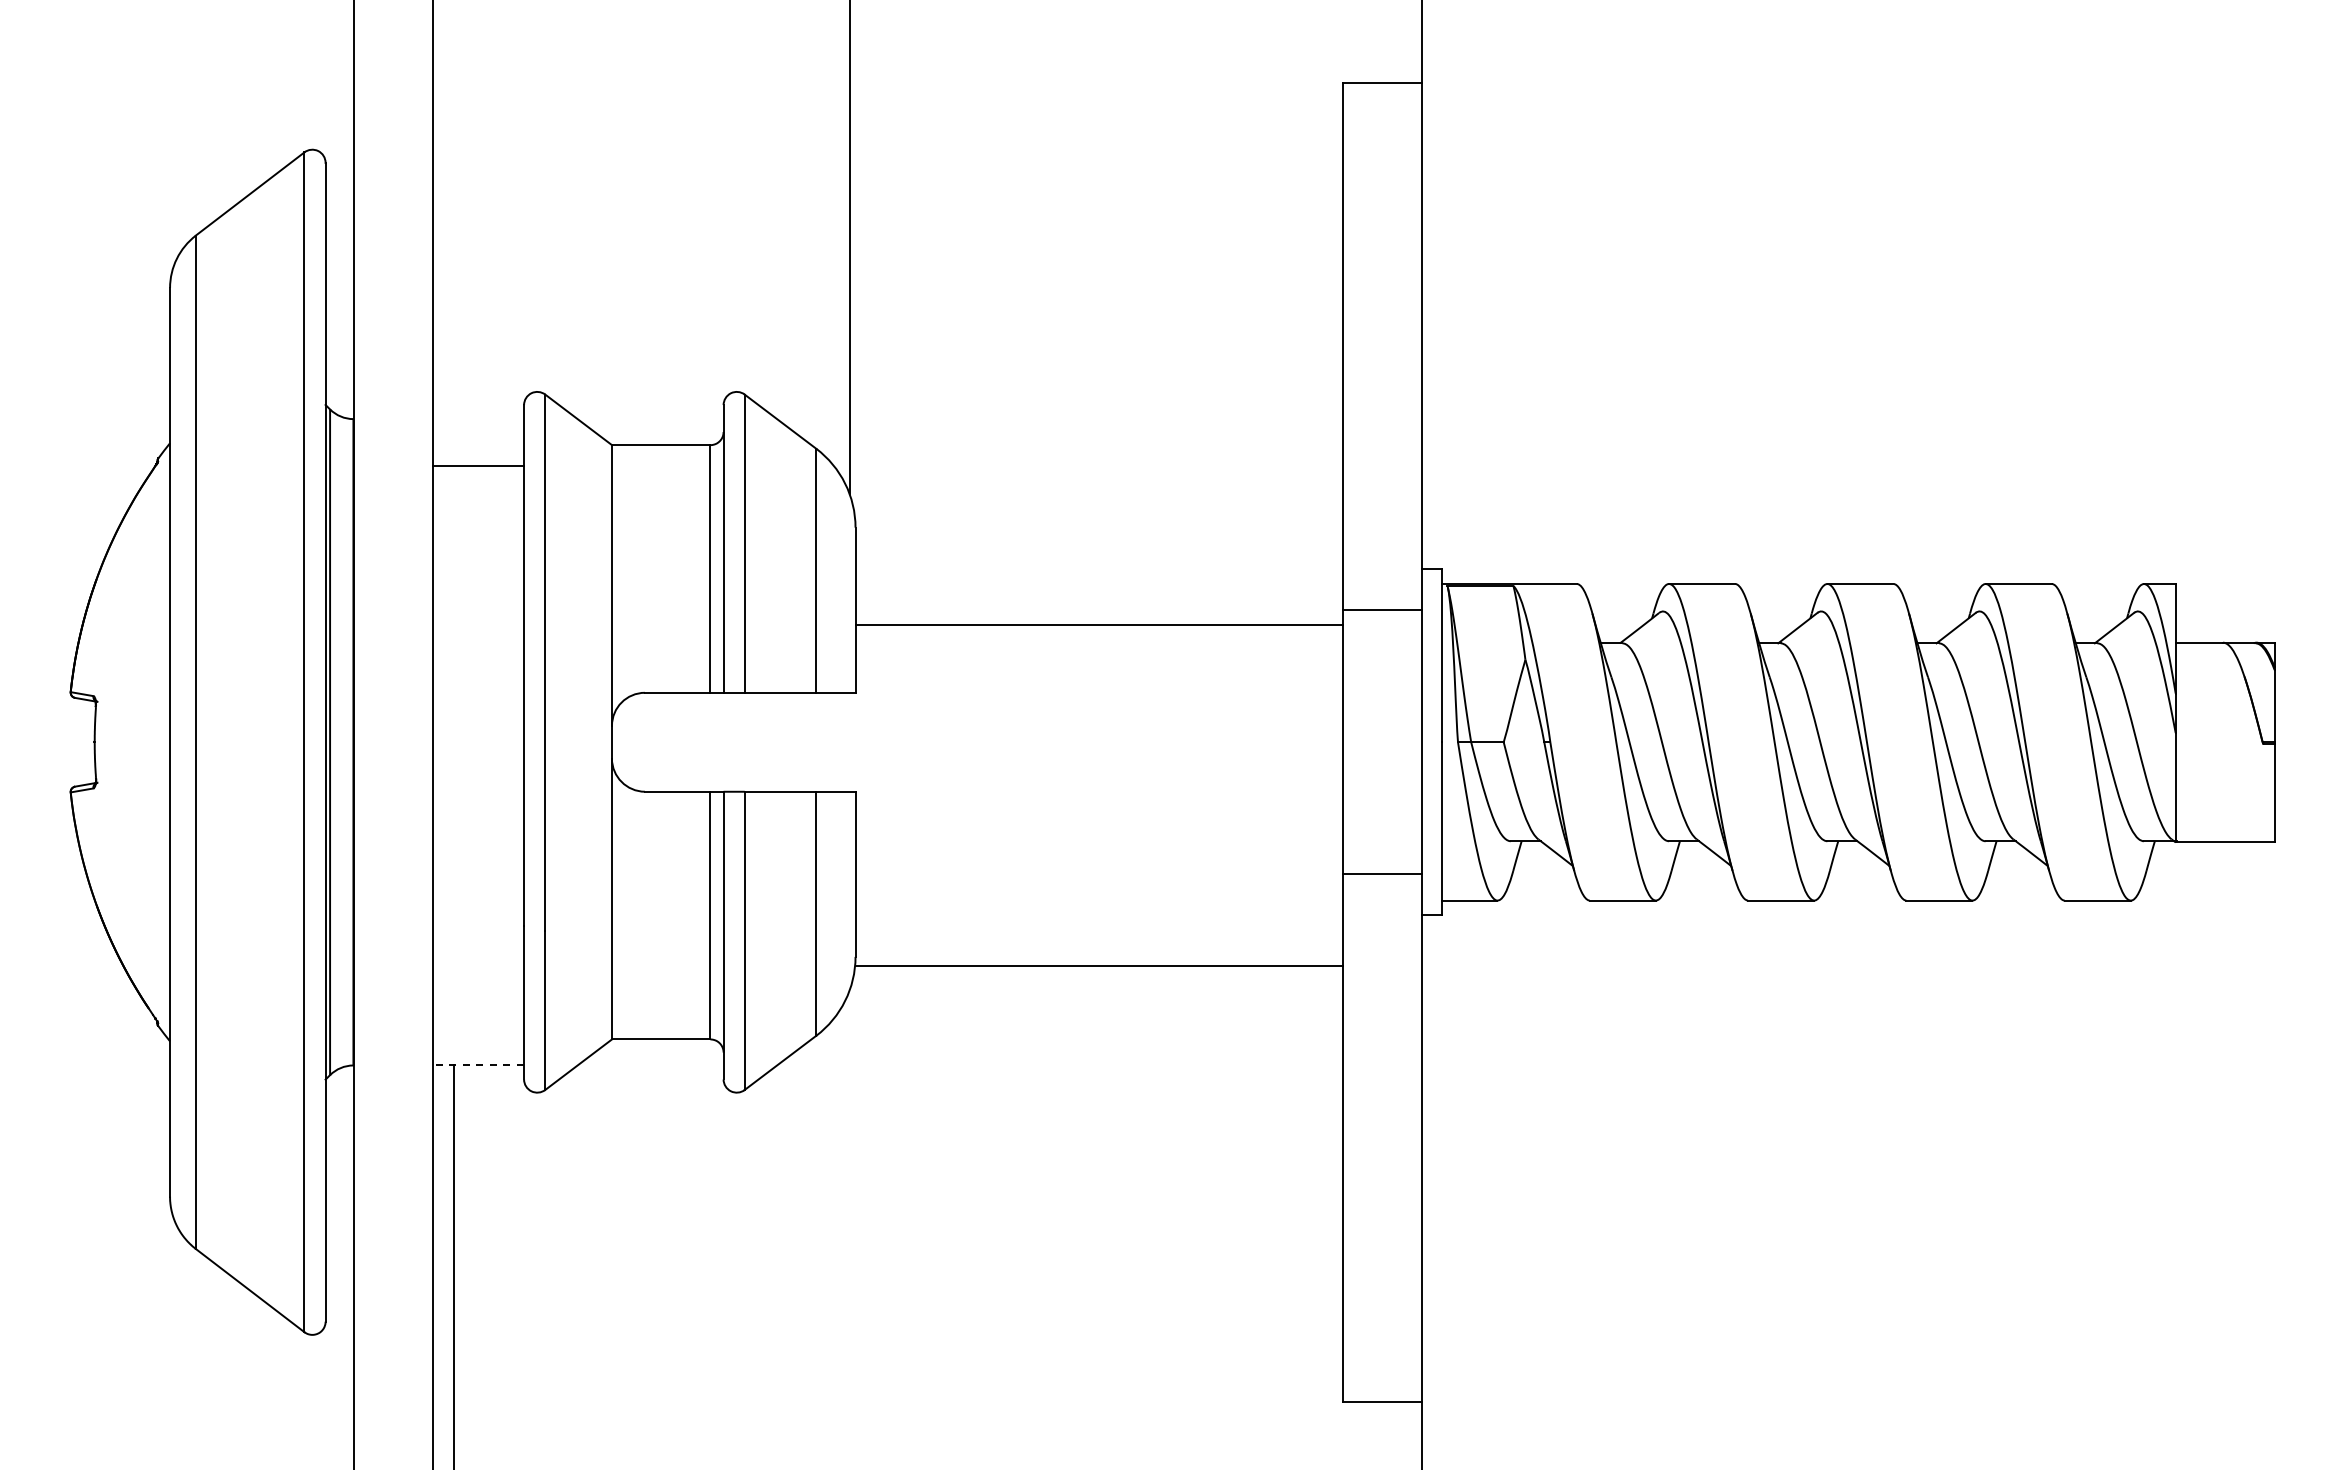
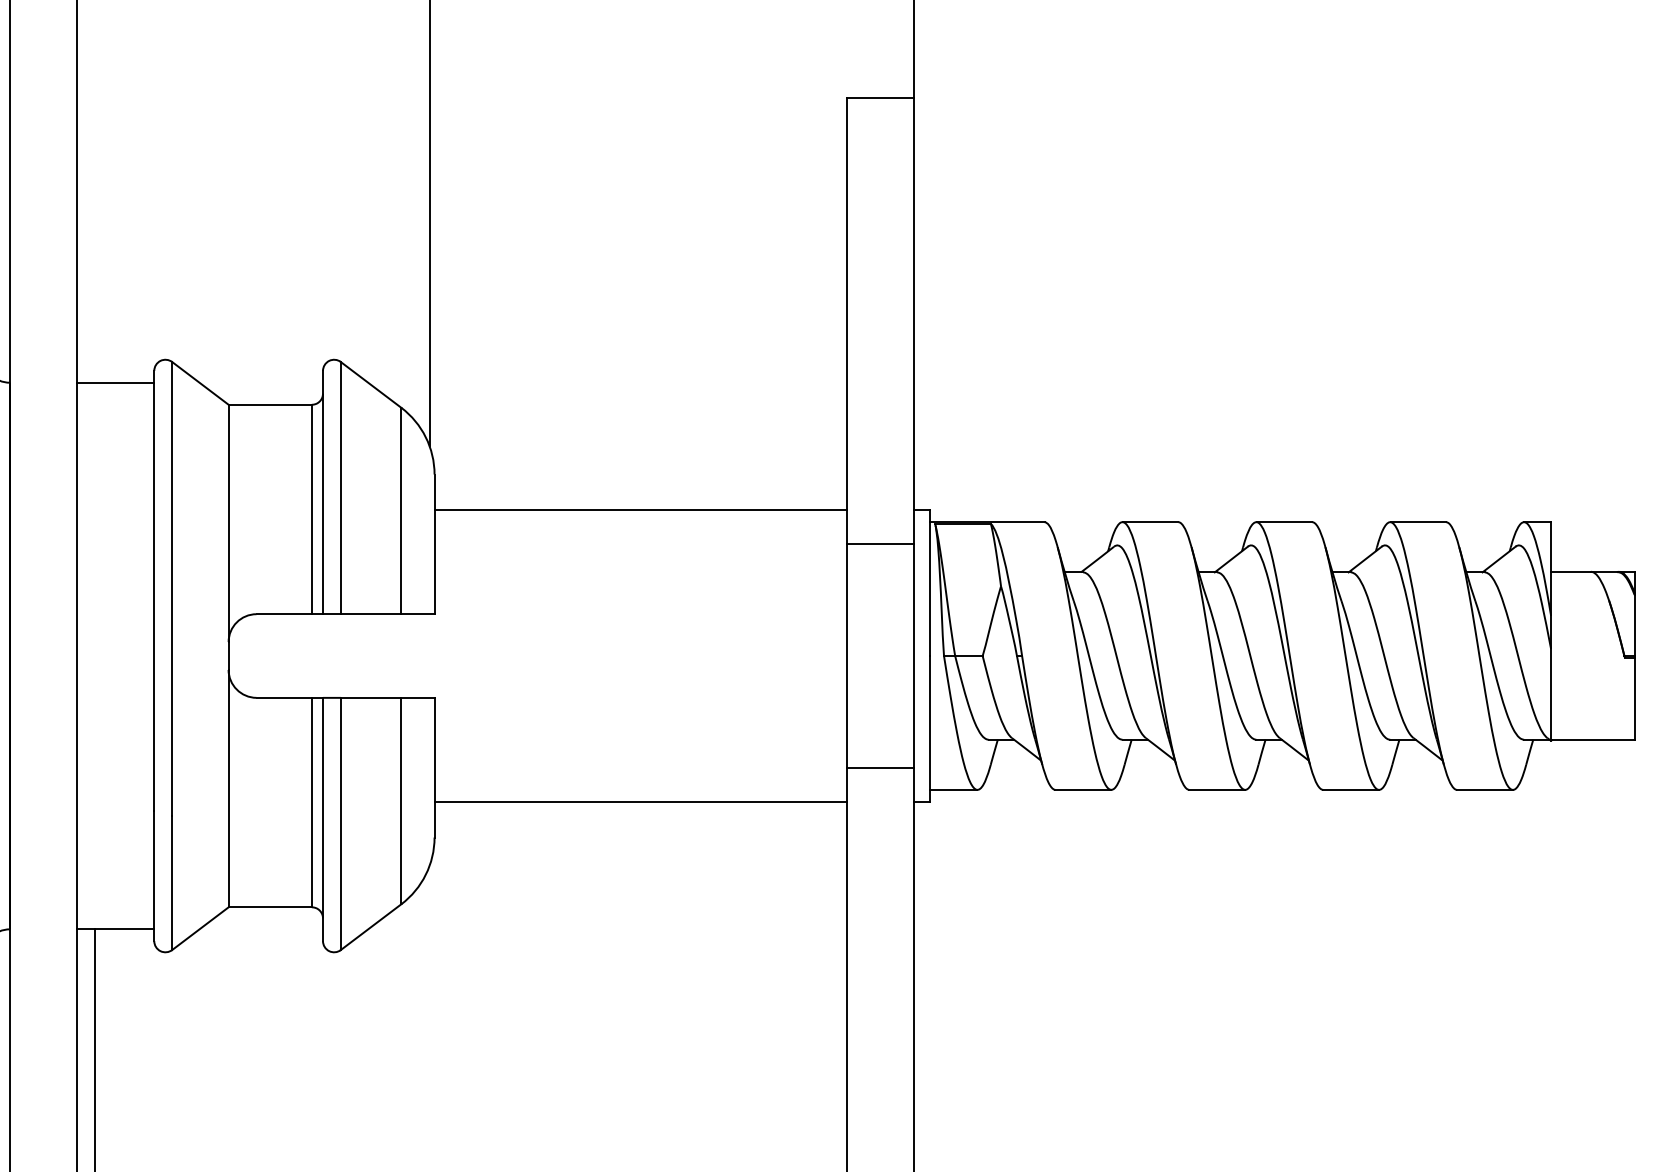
line: (478, 466) -> (115, 383), moved
line: (1098, 625) -> (640, 509), moved
line: (1098, 966) -> (640, 802), moved
line: (478, 1065) -> (115, 929), dashed -> solid

